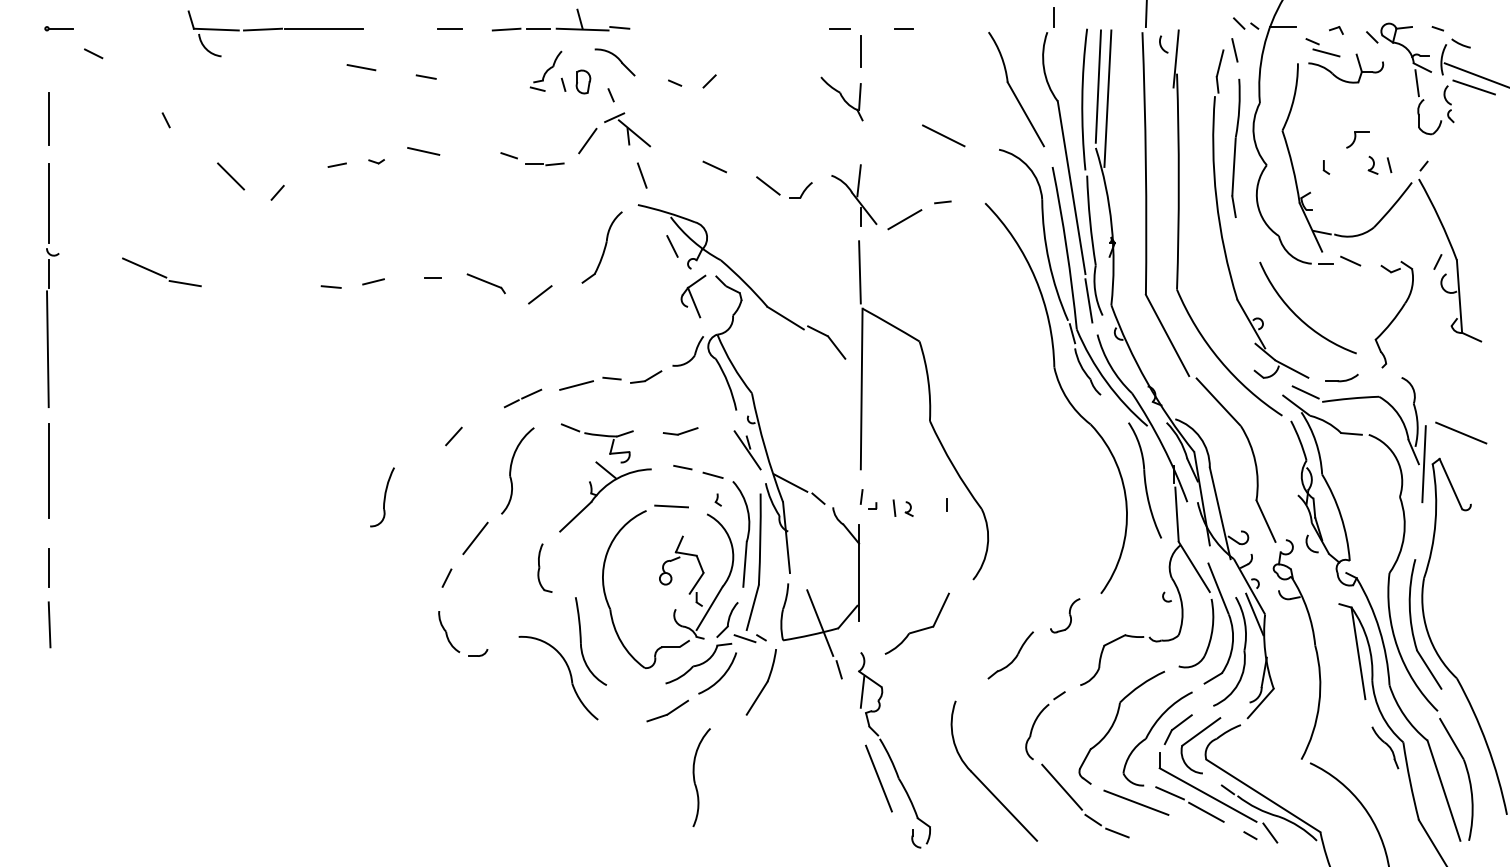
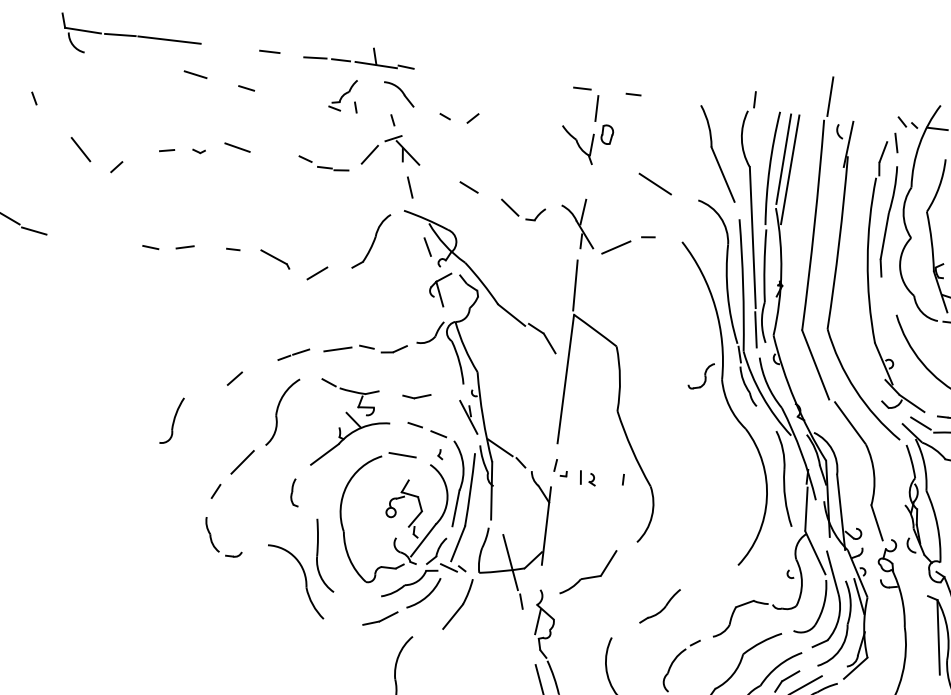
part: (583, 81) -> (607, 134), moved
part: (544, 567) -> (295, 492), size x0.7
part: (1065, 615) -> (701, 375), moved

